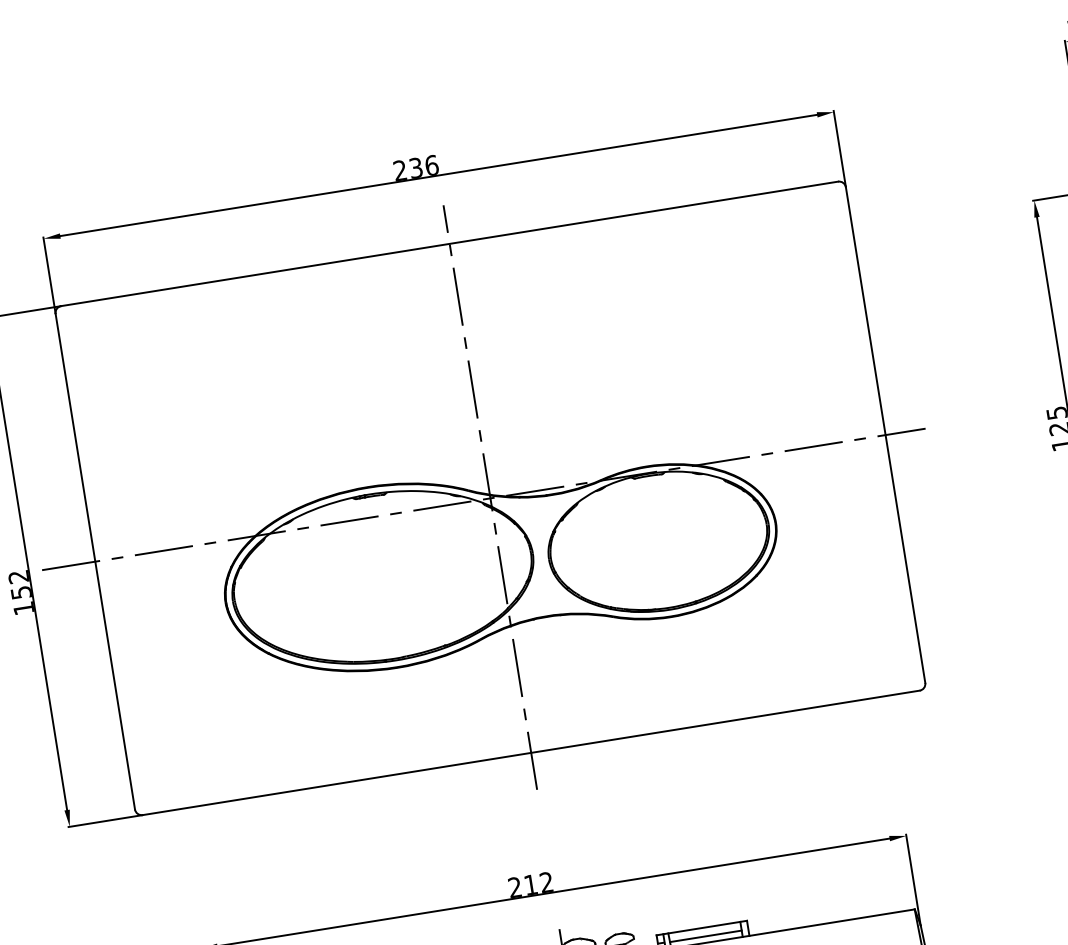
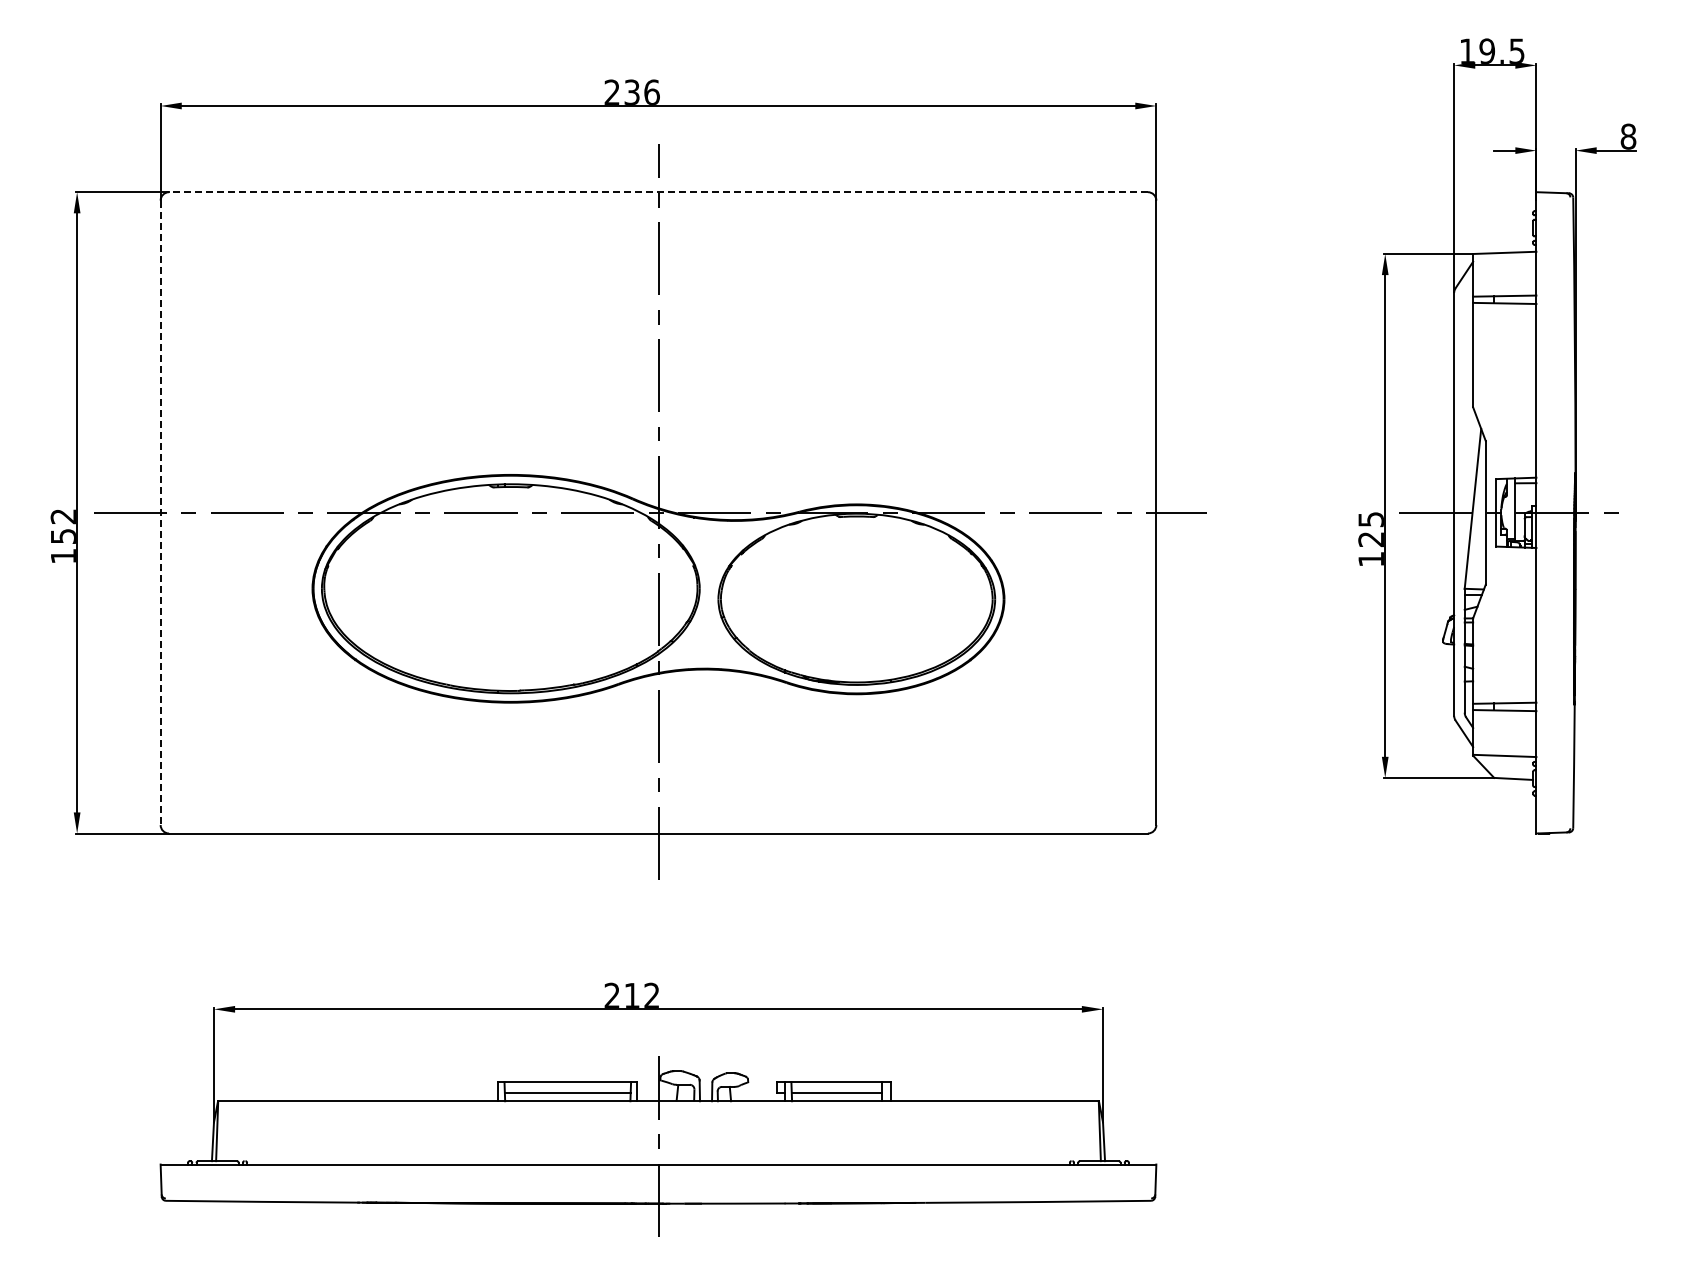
line: (449, 244) -> (658, 192), solid -> dashed
line: (95, 562) -> (160, 513), solid -> dashed

